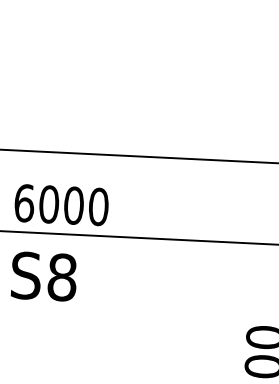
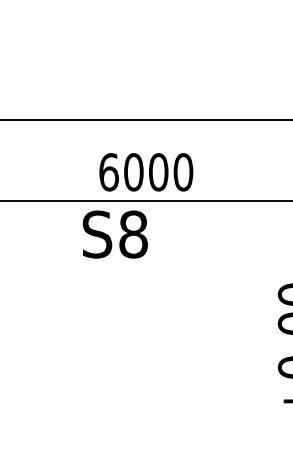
text: (61, 205) -> (146, 172), moved
text: (43, 276) -> (114, 234), moved

